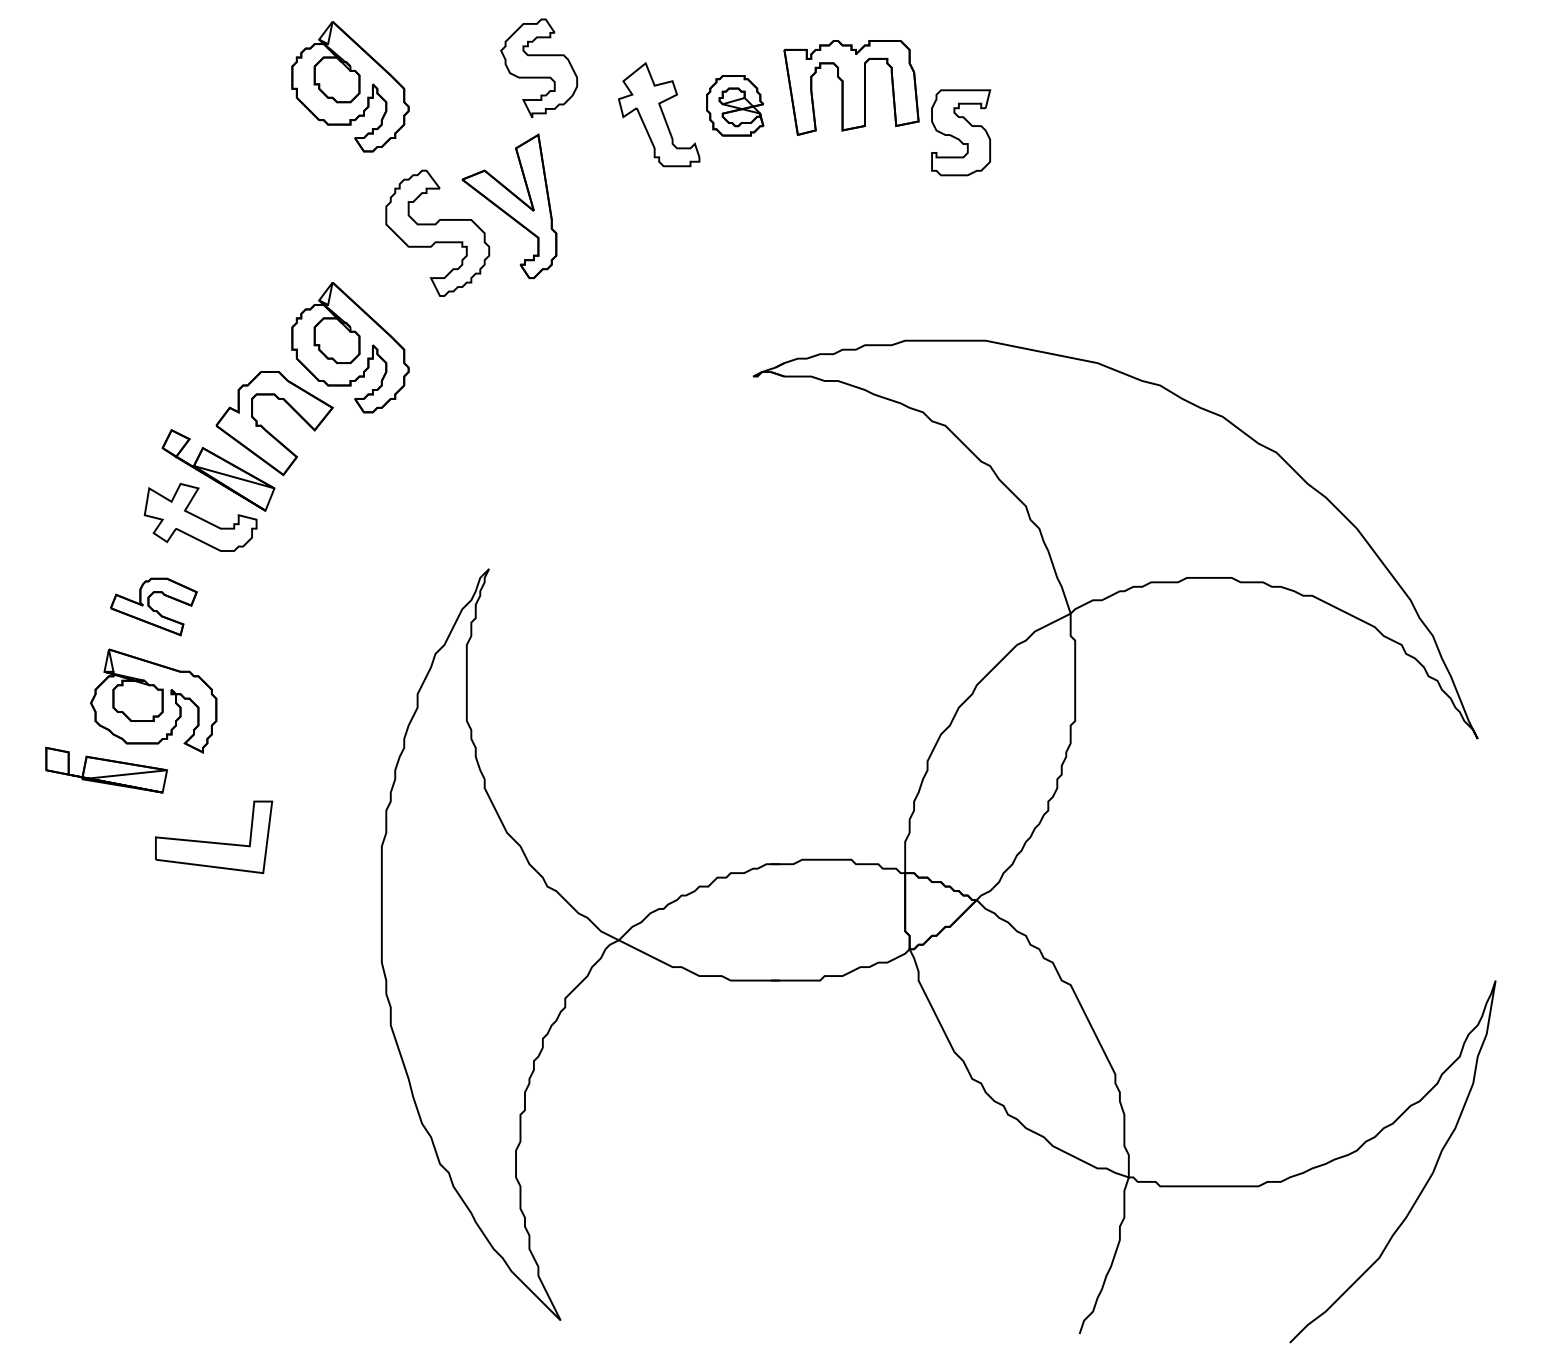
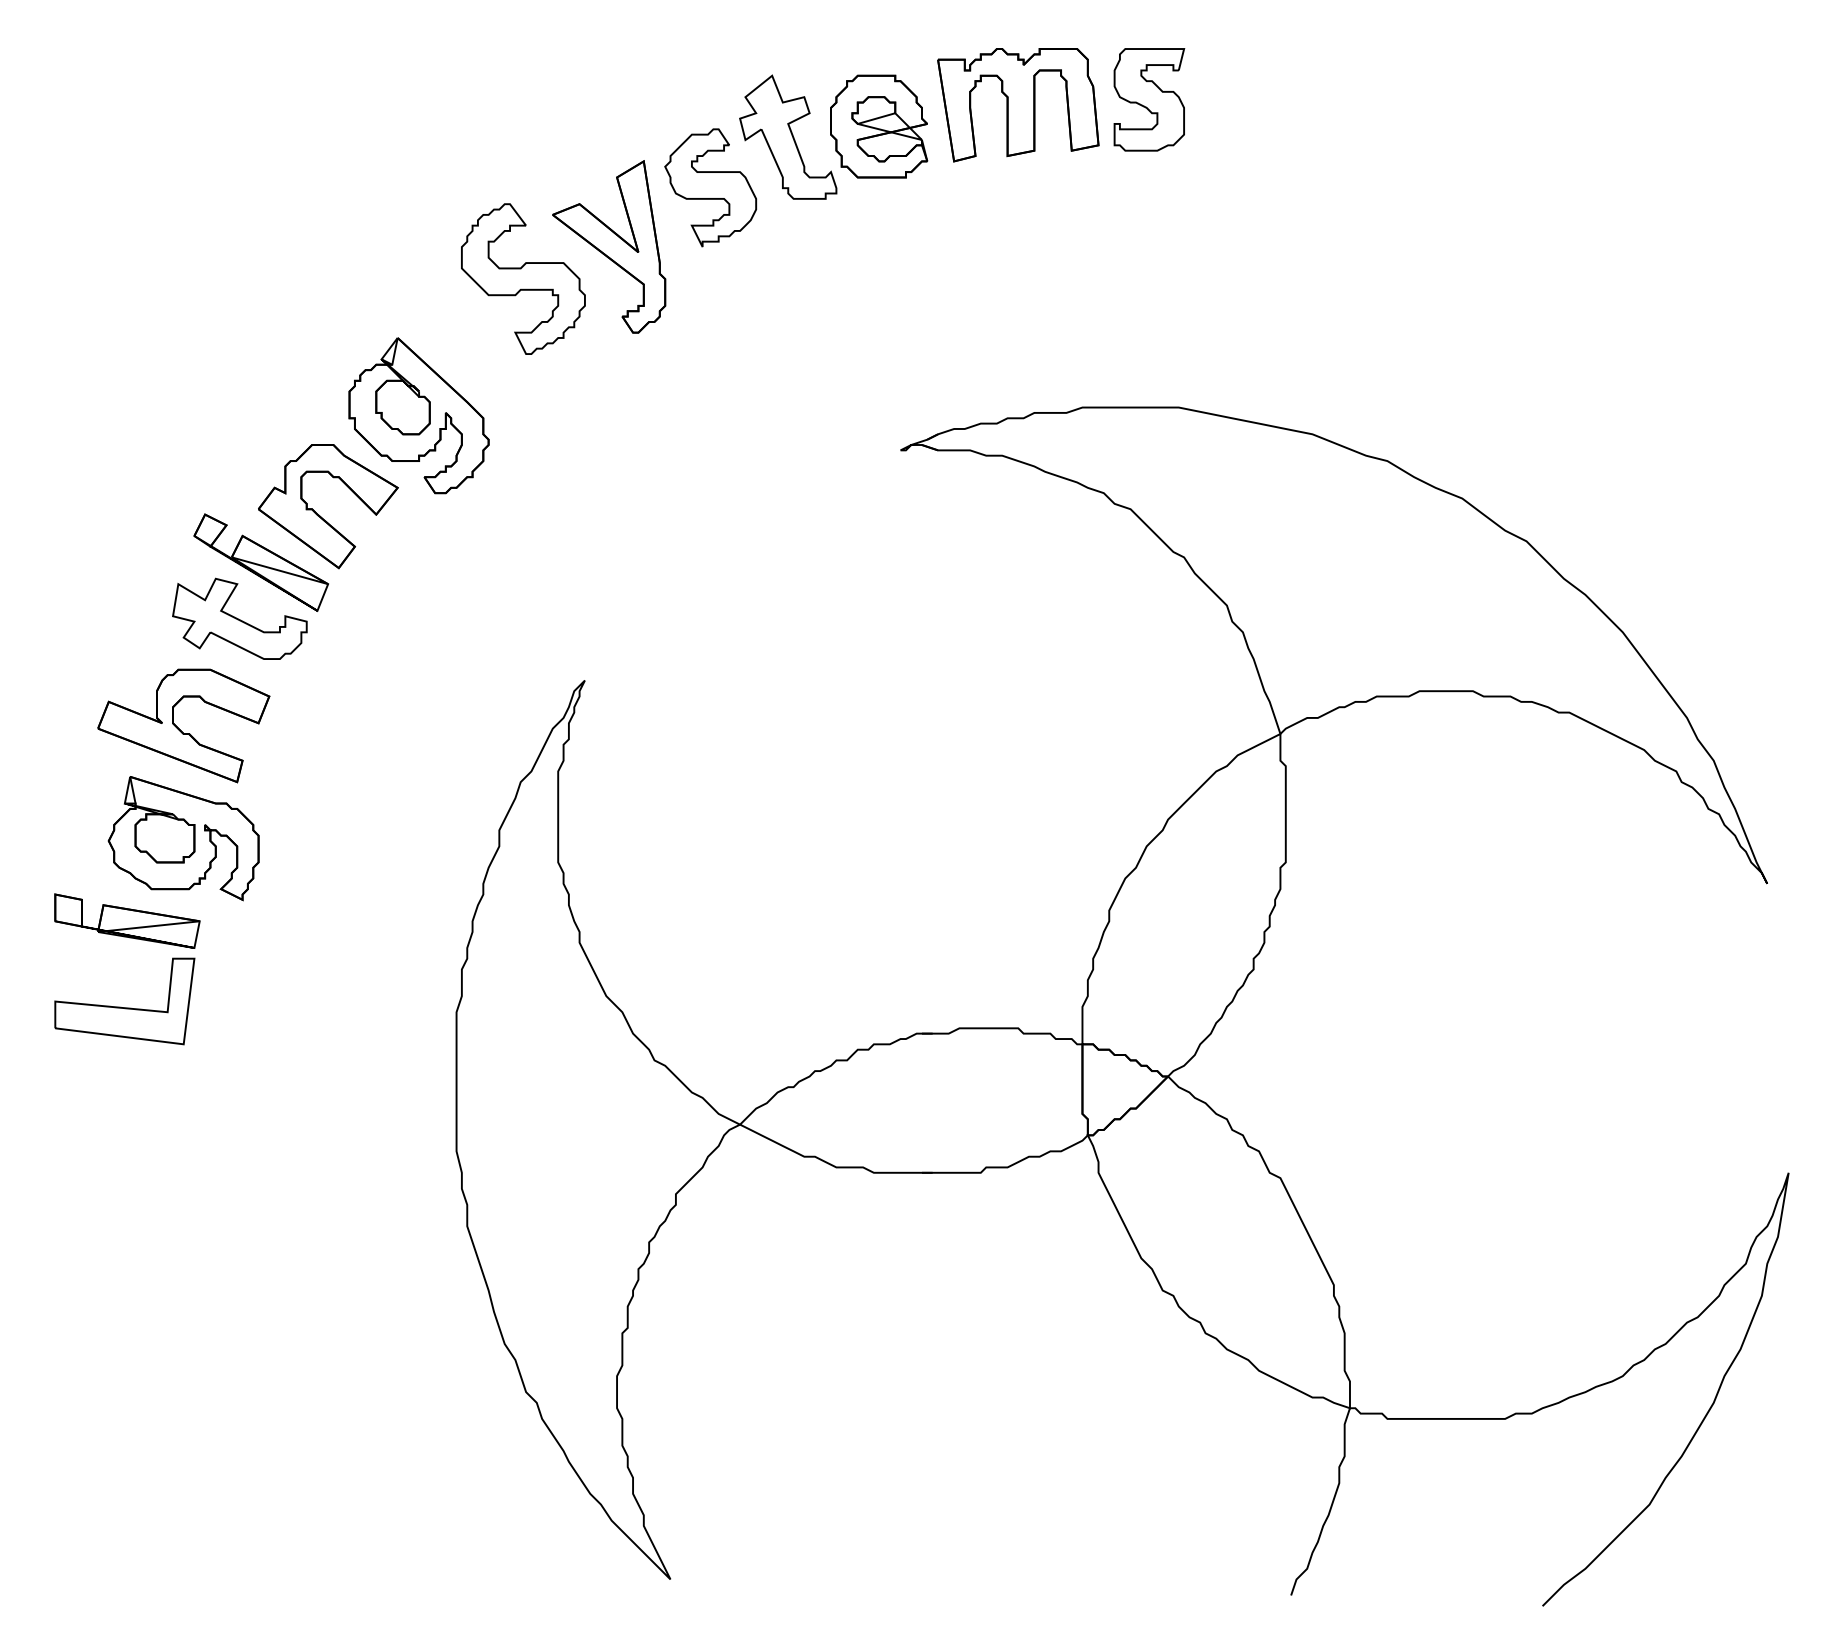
part: (538, 68) -> (710, 187), moved
part: (350, 86) -> (418, 103), removed
part: (735, 105) -> (879, 126), size x1.43
part: (961, 132) -> (1149, 99), moved
part: (153, 606) -> (183, 725), size x1.67
part: (213, 837) -> (124, 1001), moved

